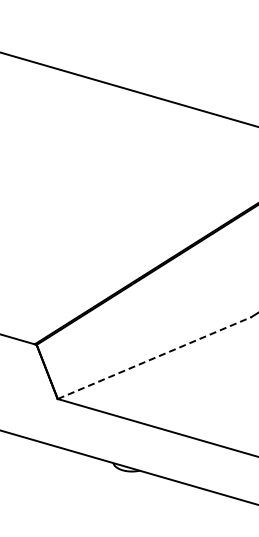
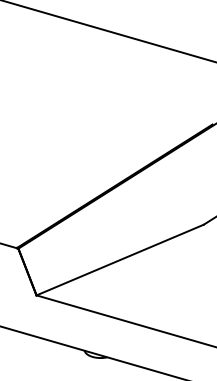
line: (155, 357) -> (120, 259), dashed -> solid

